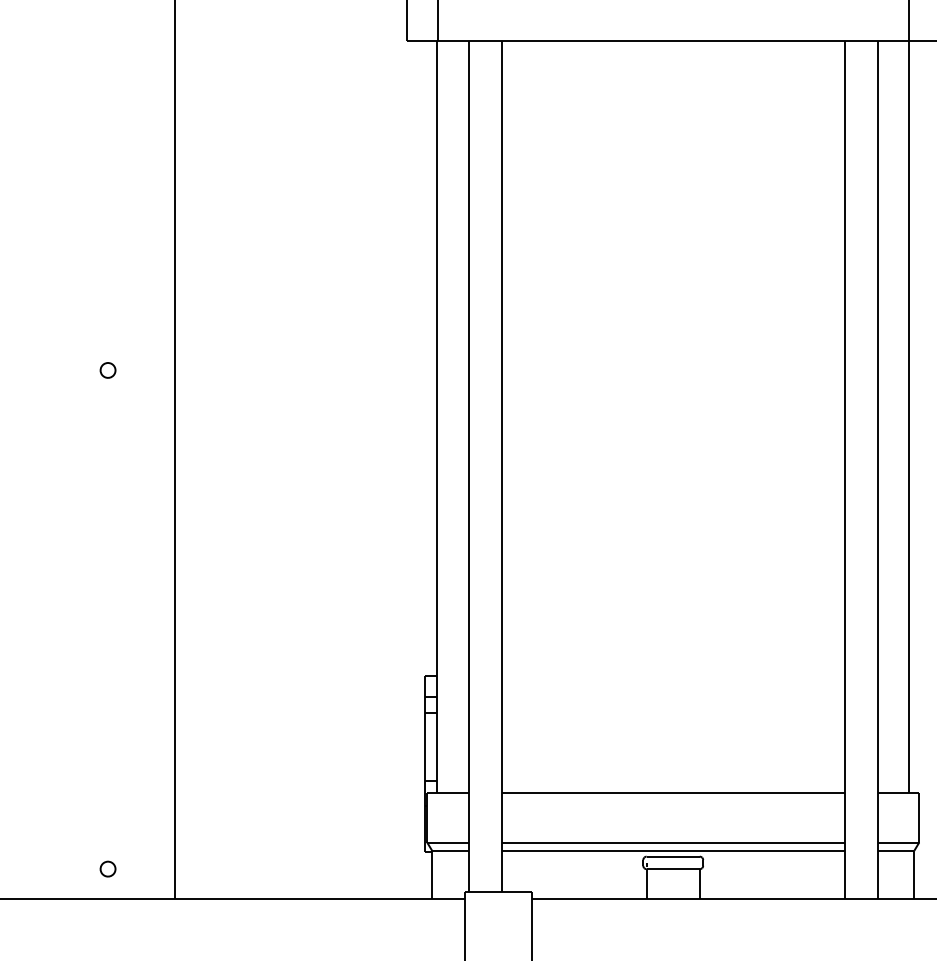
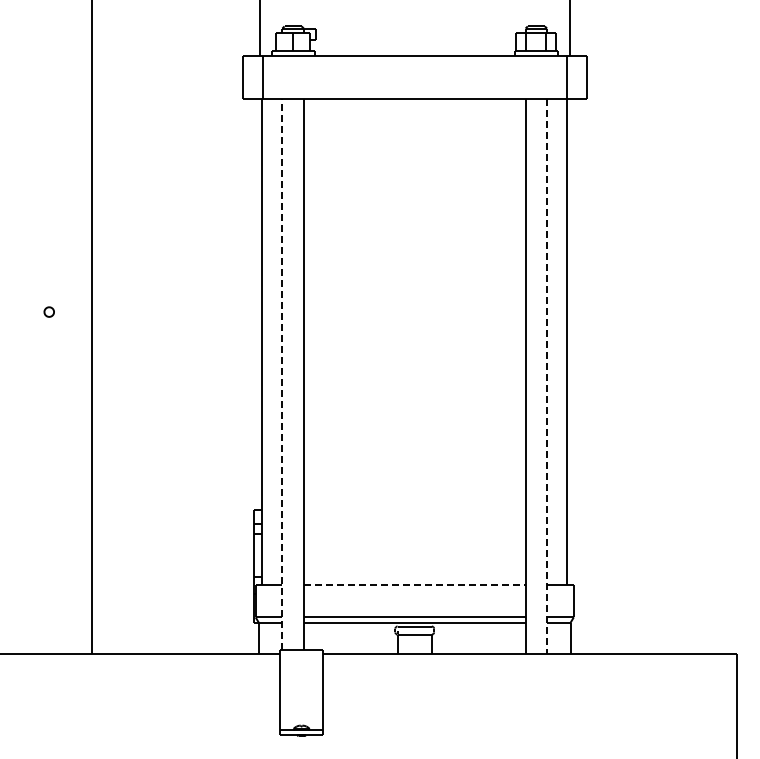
line: (468, 465) -> (282, 373), solid -> dashed
line: (878, 471) -> (547, 377), solid -> dashed
line: (672, 793) -> (414, 585), solid -> dashed
part: (106, 869) -> (48, 634), removed

